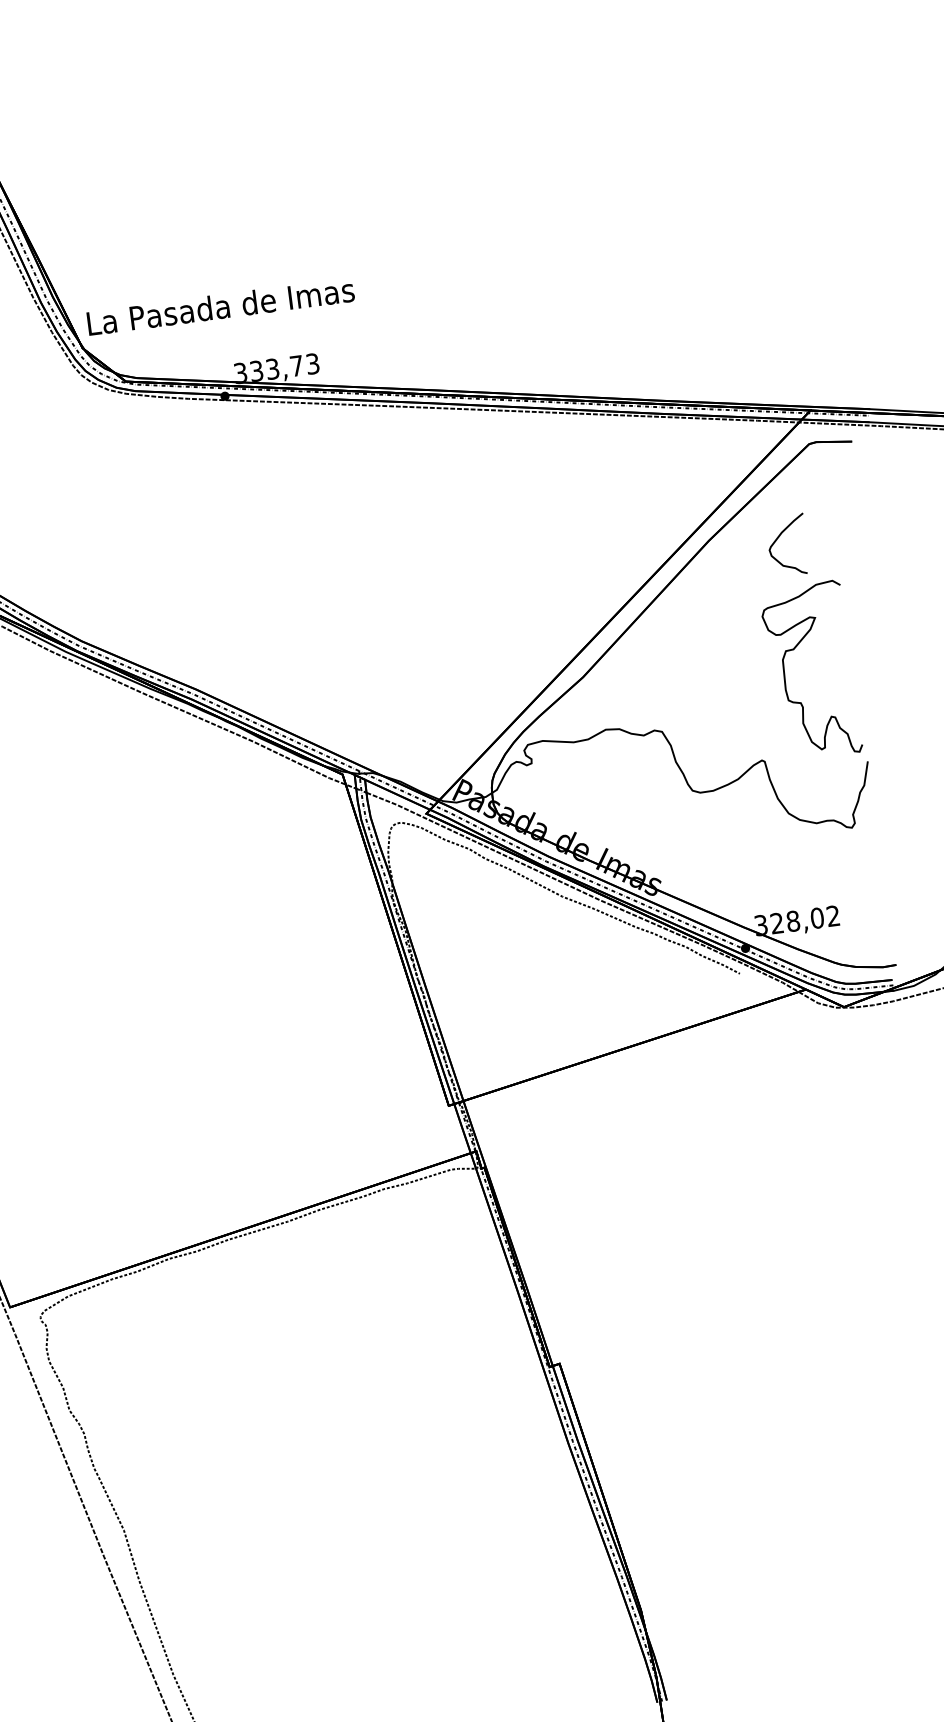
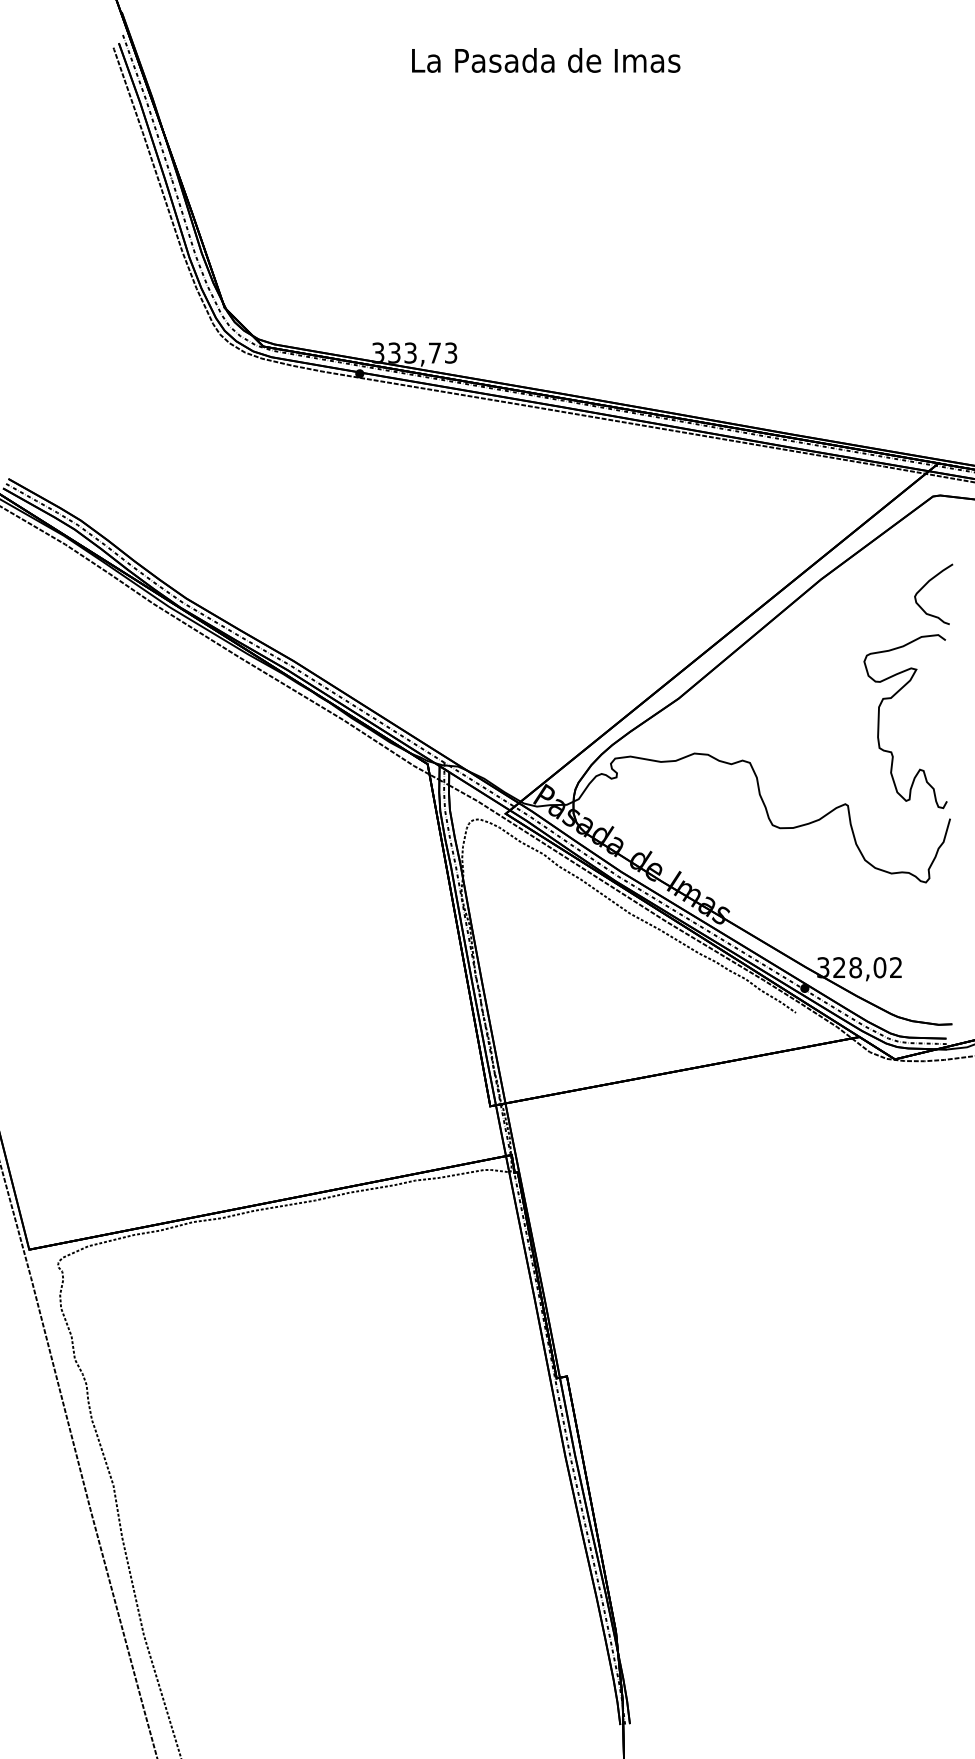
text: (221, 306) -> (546, 60), moved
curve: (778, 538) -> (925, 586), moved

